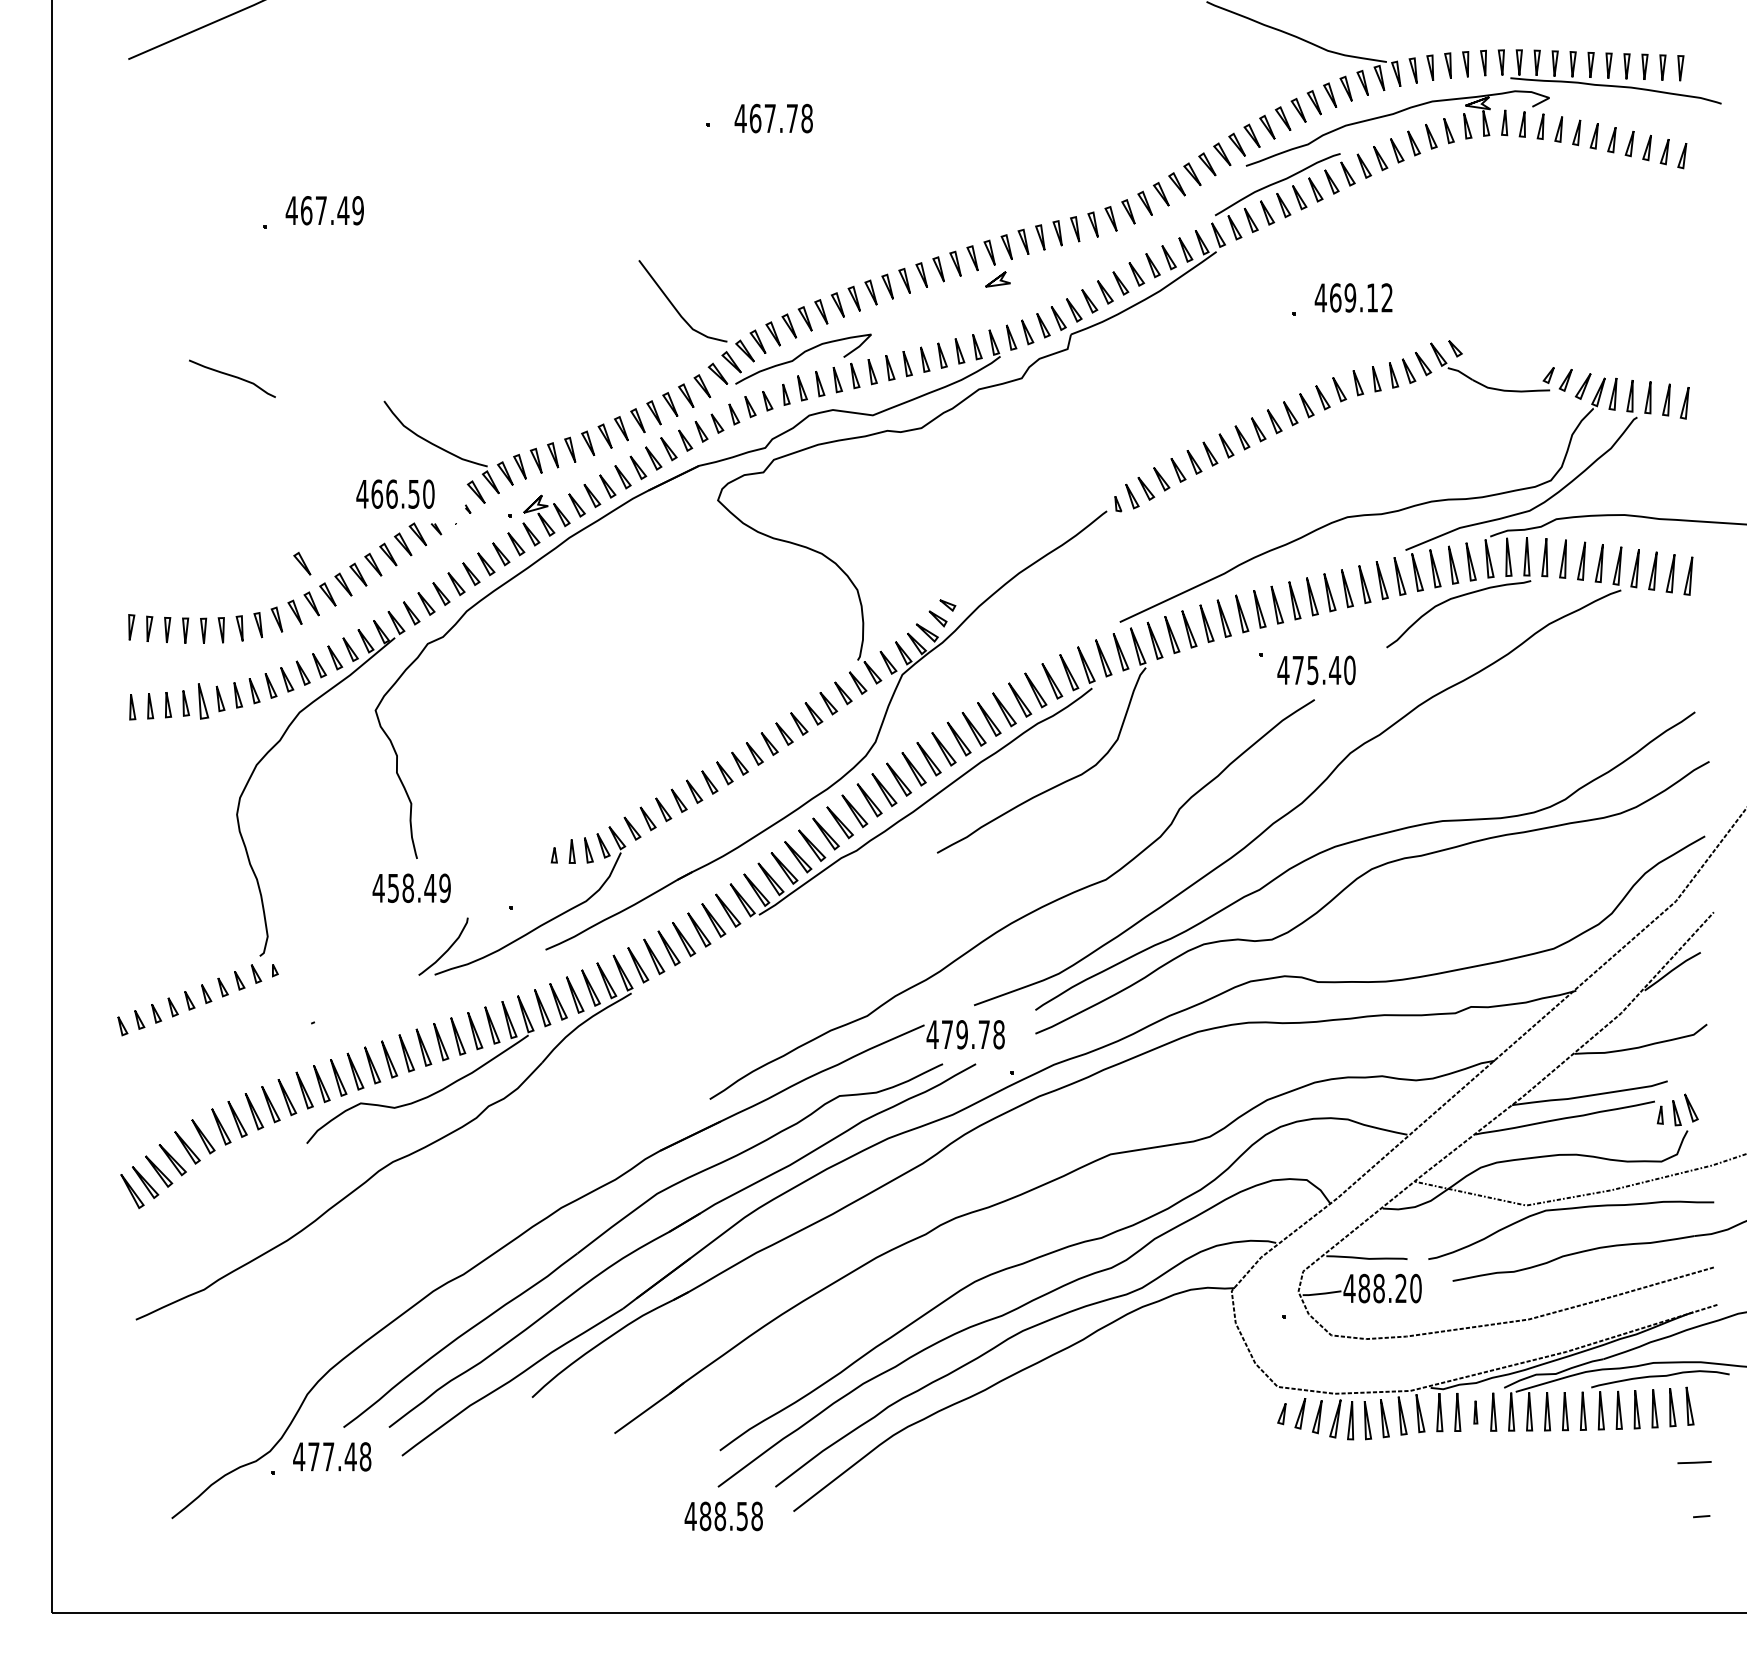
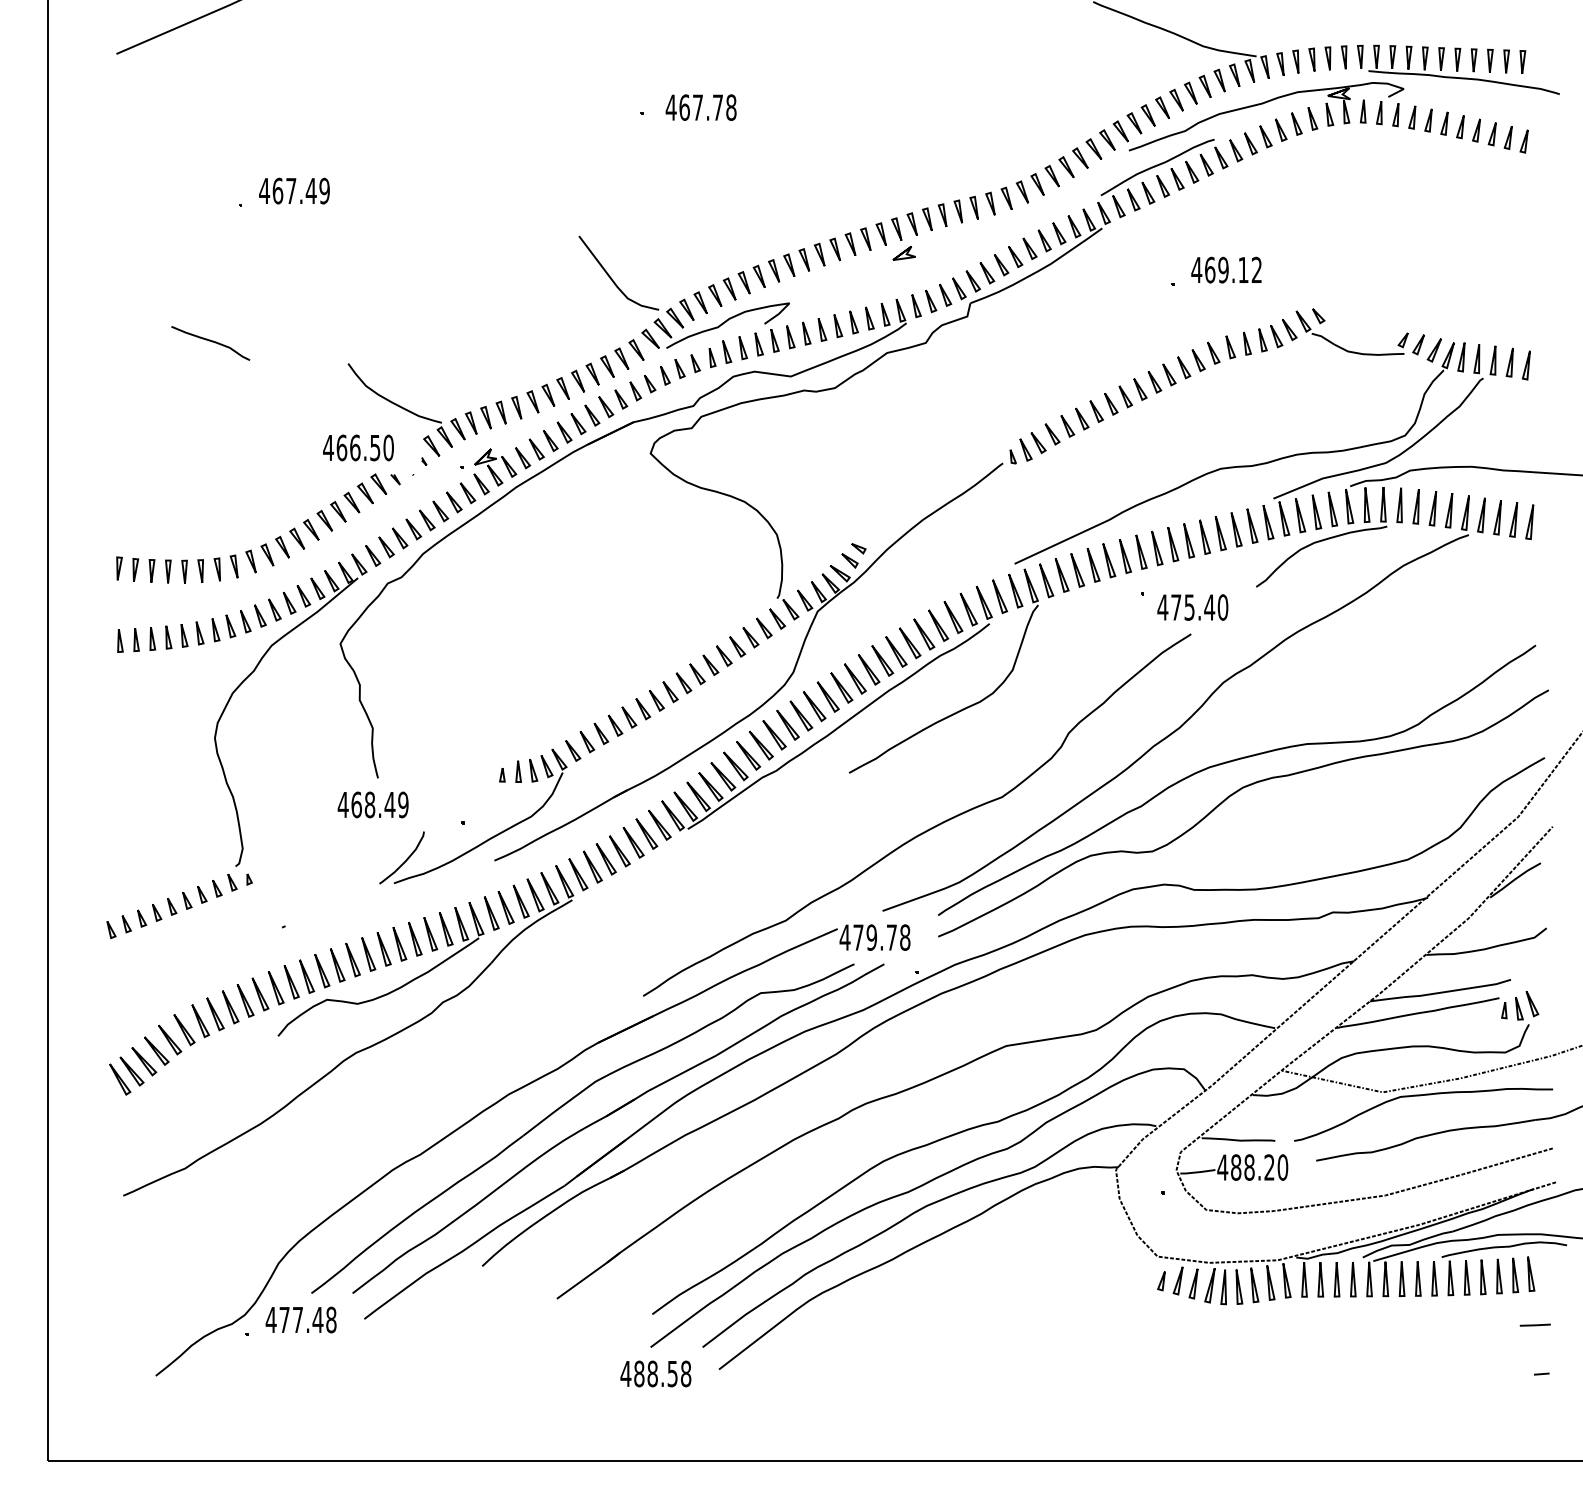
part: (302, 563) -> (274, 510), removed
part: (203, 701) -> (184, 635), size x0.71
text: (393, 887) -> (356, 804), 458.49 -> 468.49
part: (1475, 1412) -> (1336, 1279), size x1.67

